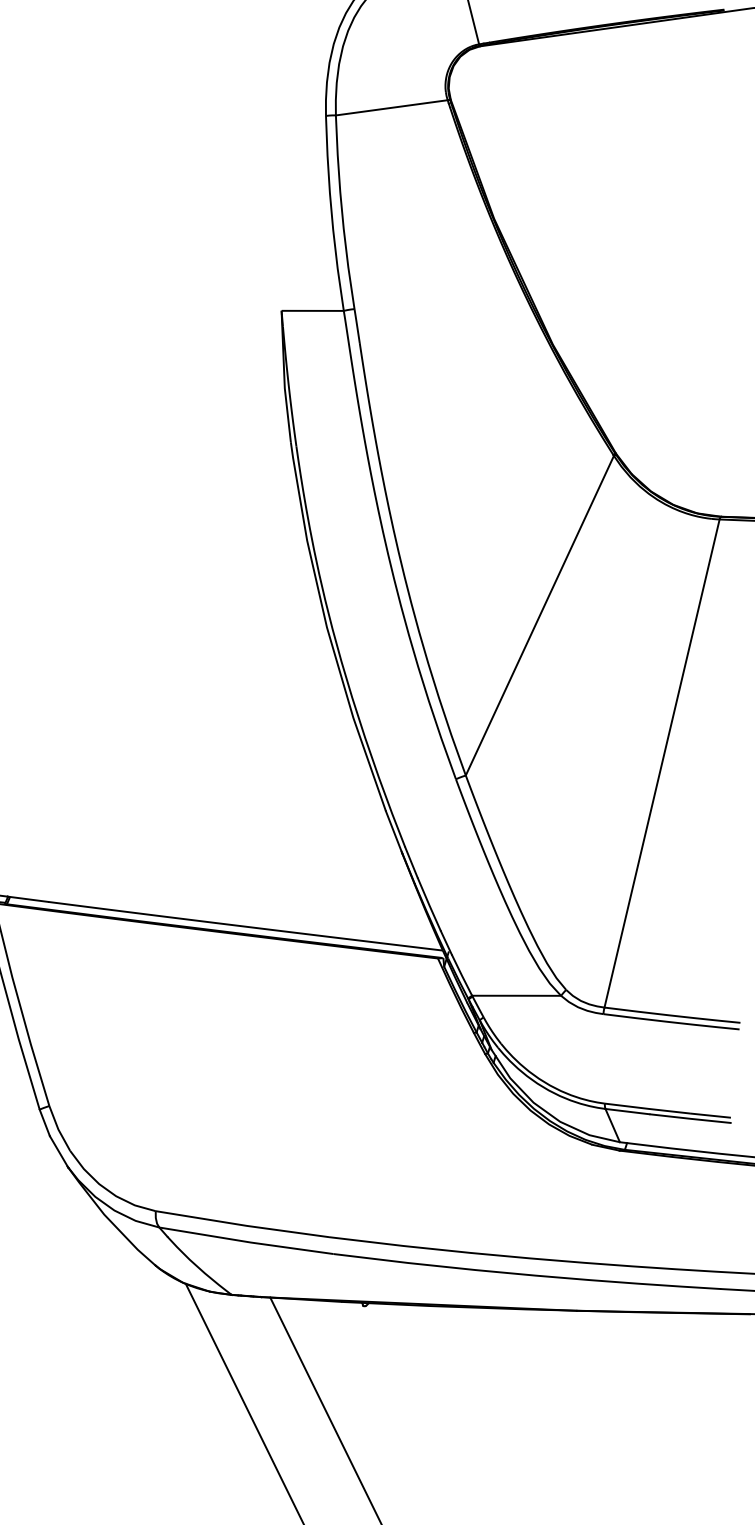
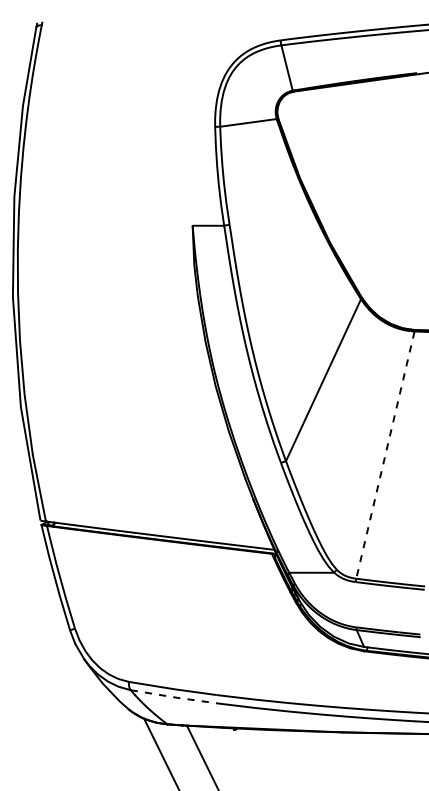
line: (662, 764) -> (385, 455), solid -> dashed
line: (249, 1241) -> (176, 697), solid -> dashed

